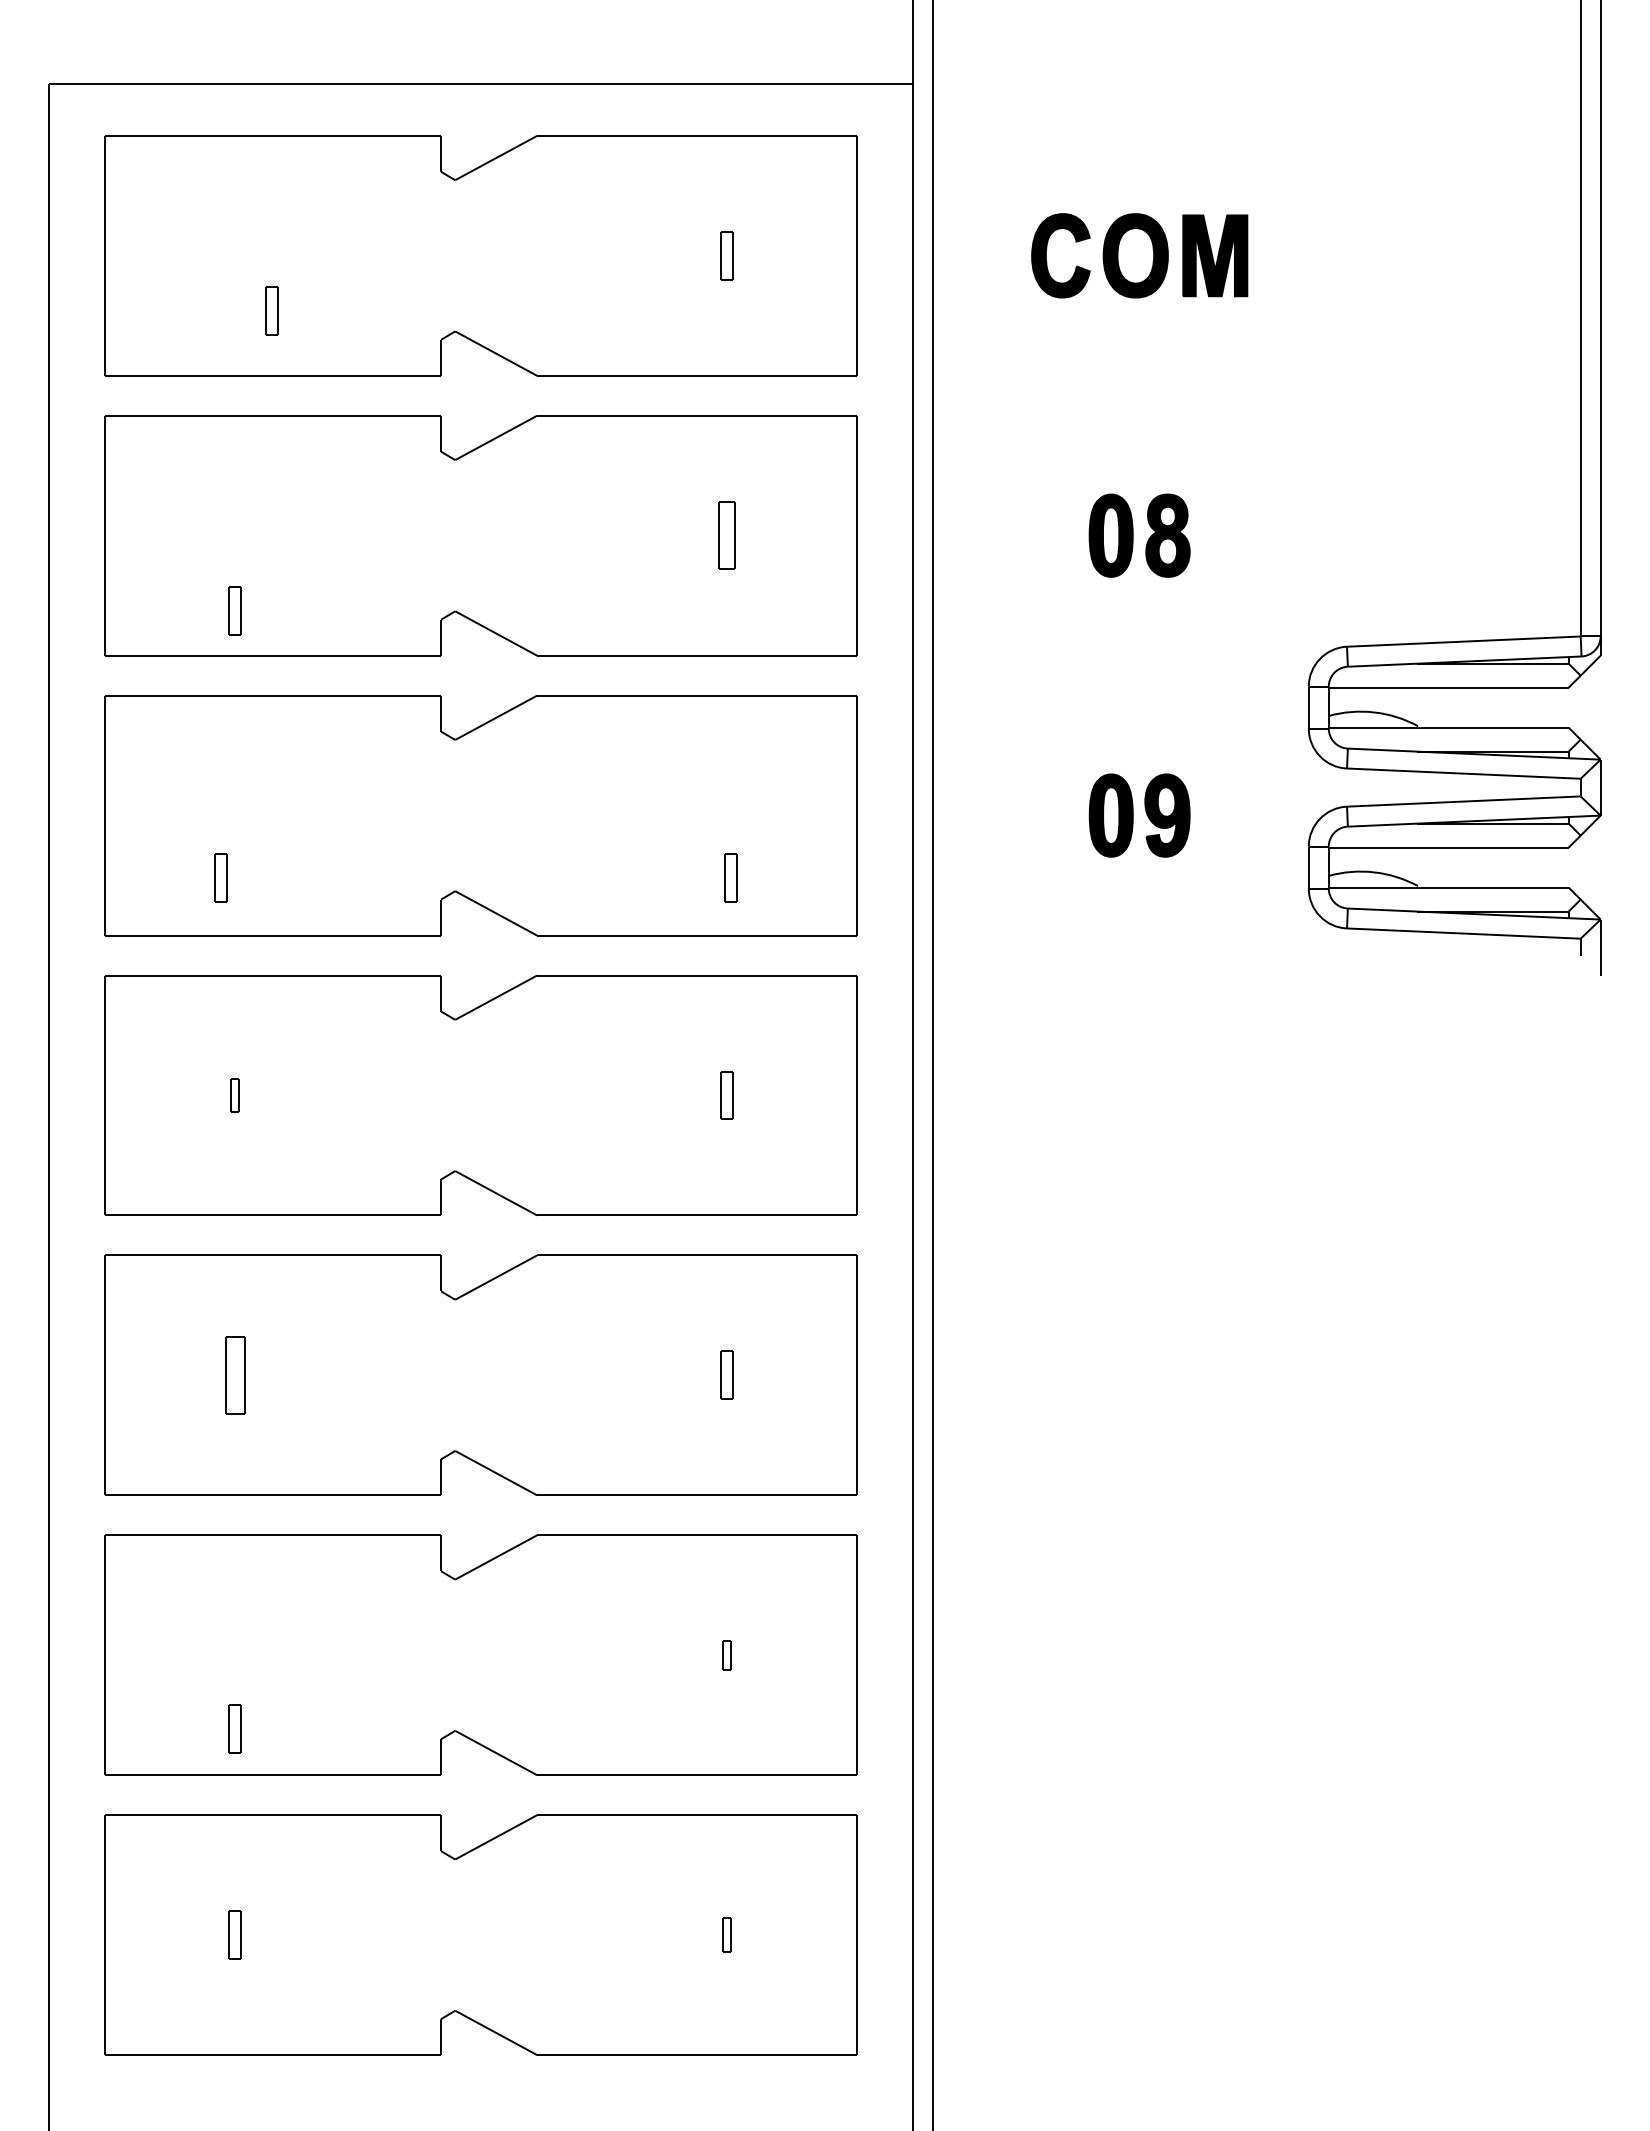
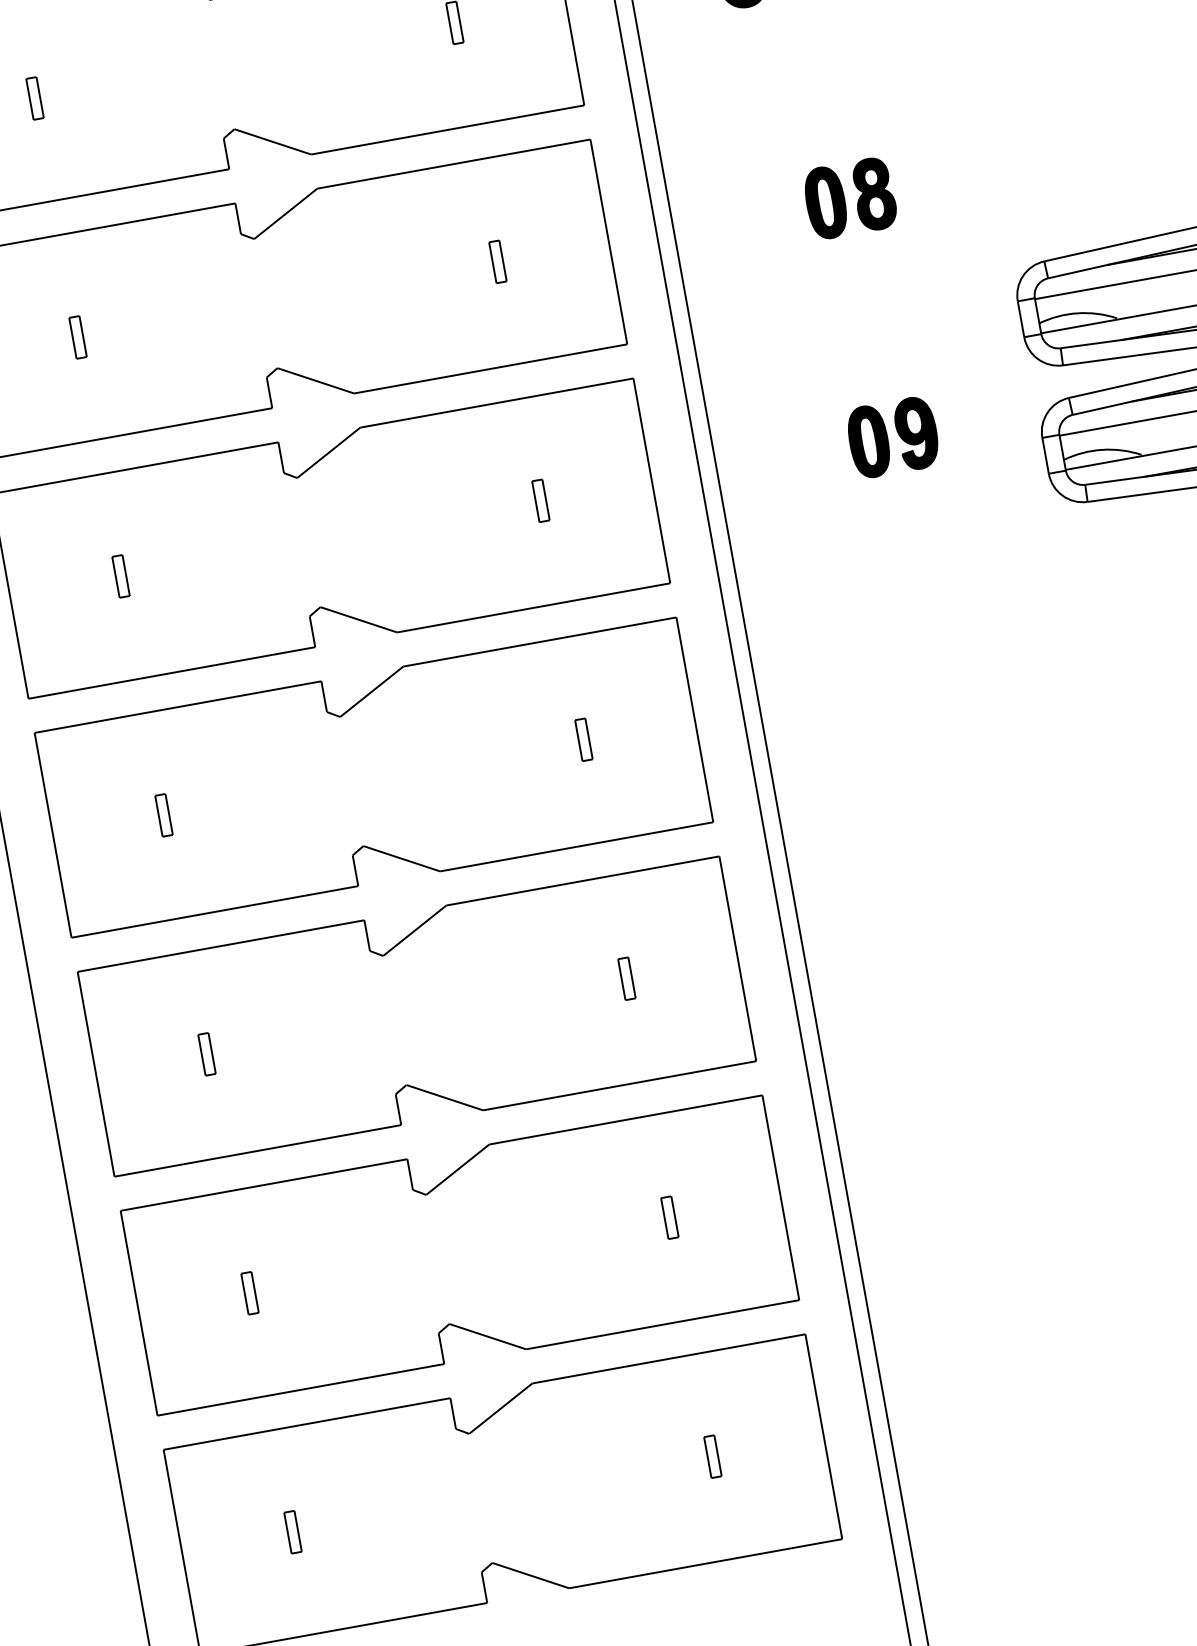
part: (271, 310) -> (34, 98), moved
part: (726, 535) -> (497, 261), size x0.71
part: (234, 610) -> (77, 337), moved
part: (220, 877) -> (120, 576), moved
part: (730, 877) -> (540, 500), moved
part: (234, 1095) -> (163, 815), size x1.43
part: (234, 1374) -> (206, 1053), size x0.62
part: (726, 1654) -> (669, 1217), size x1.67
part: (234, 1728) -> (249, 1292), moved
part: (726, 1934) -> (712, 1456), size x1.43

